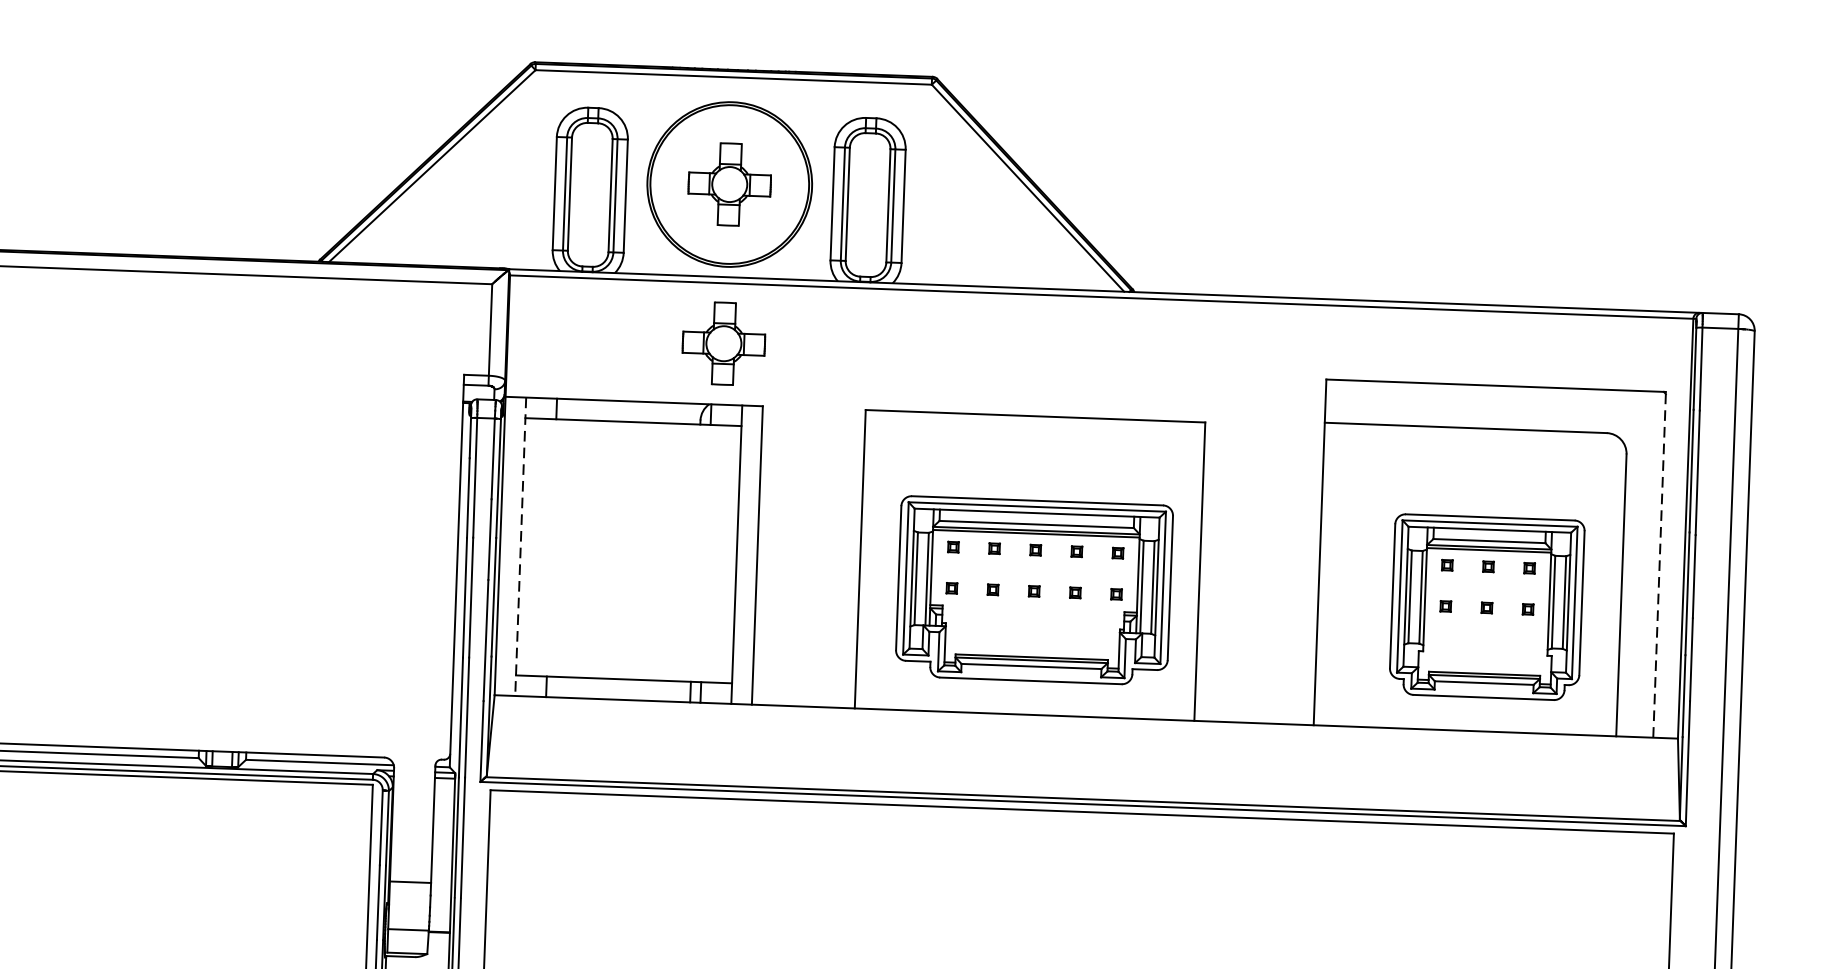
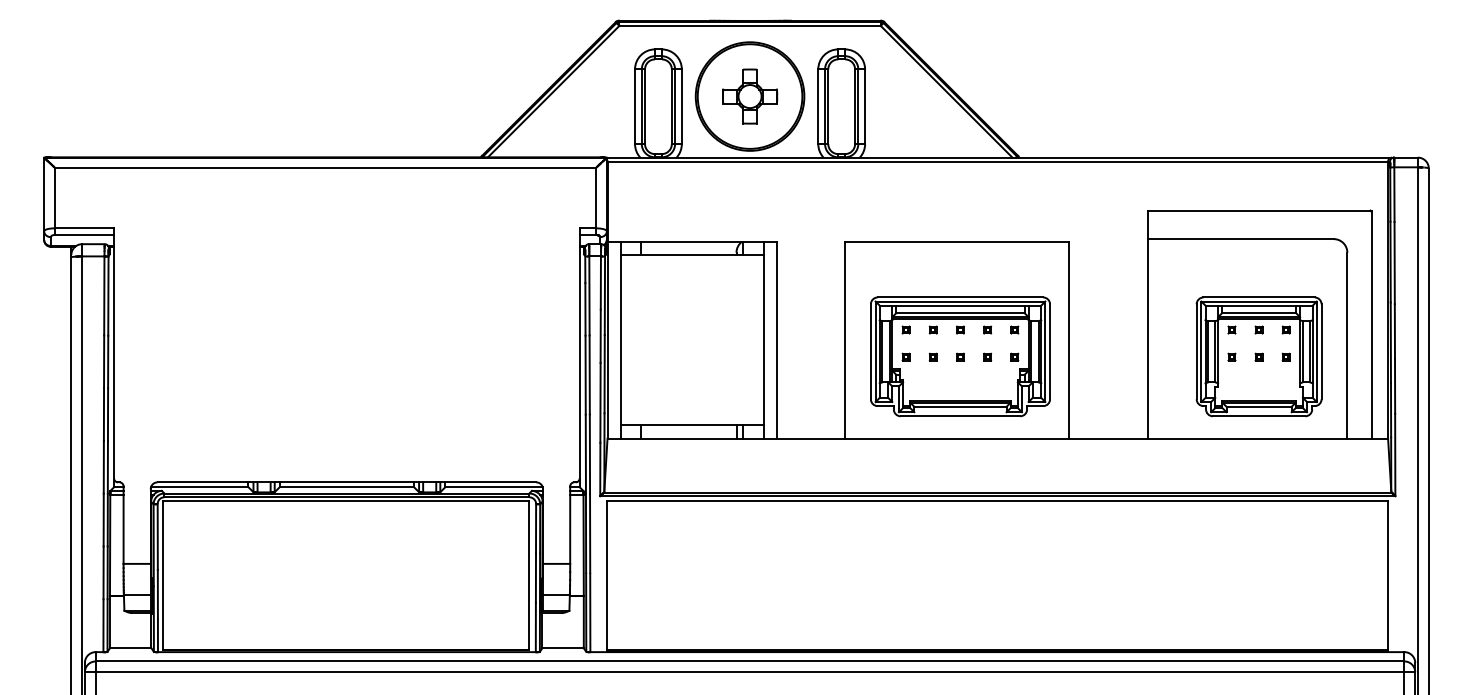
part: (724, 343) -> (750, 201), removed
line: (521, 547) -> (621, 340), dashed -> solid
line: (1659, 564) -> (1371, 324), dashed -> solid

